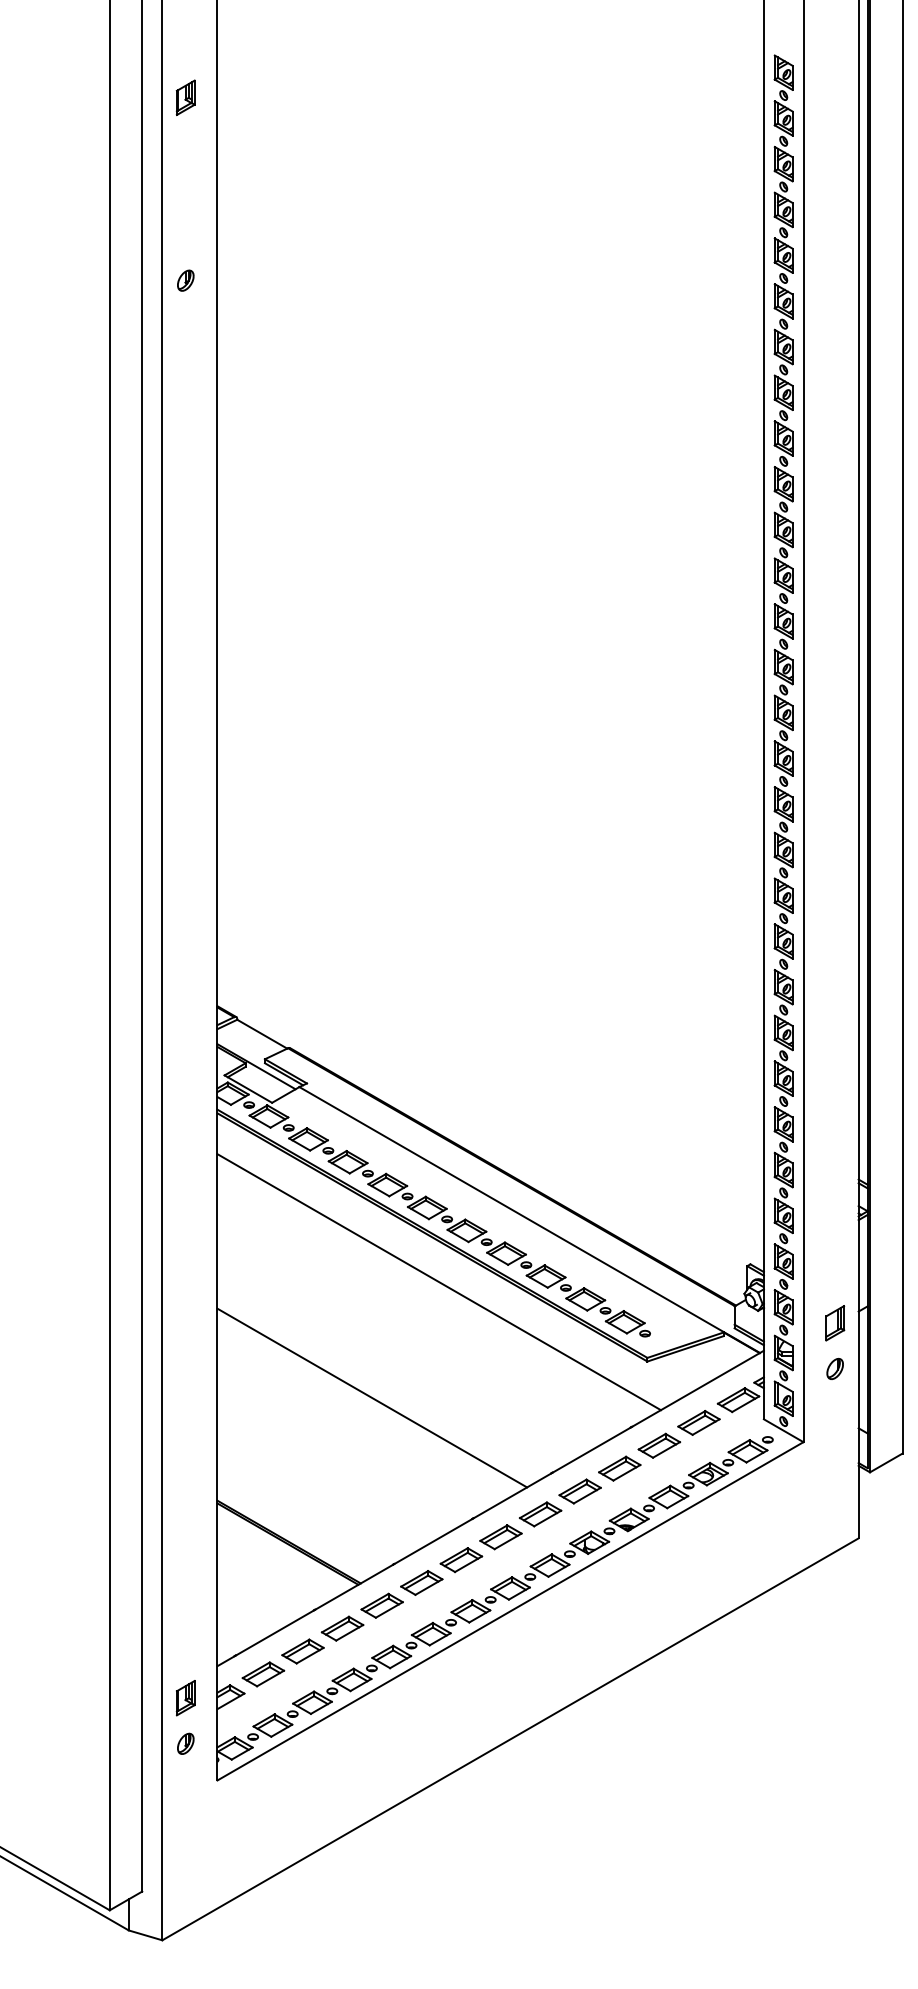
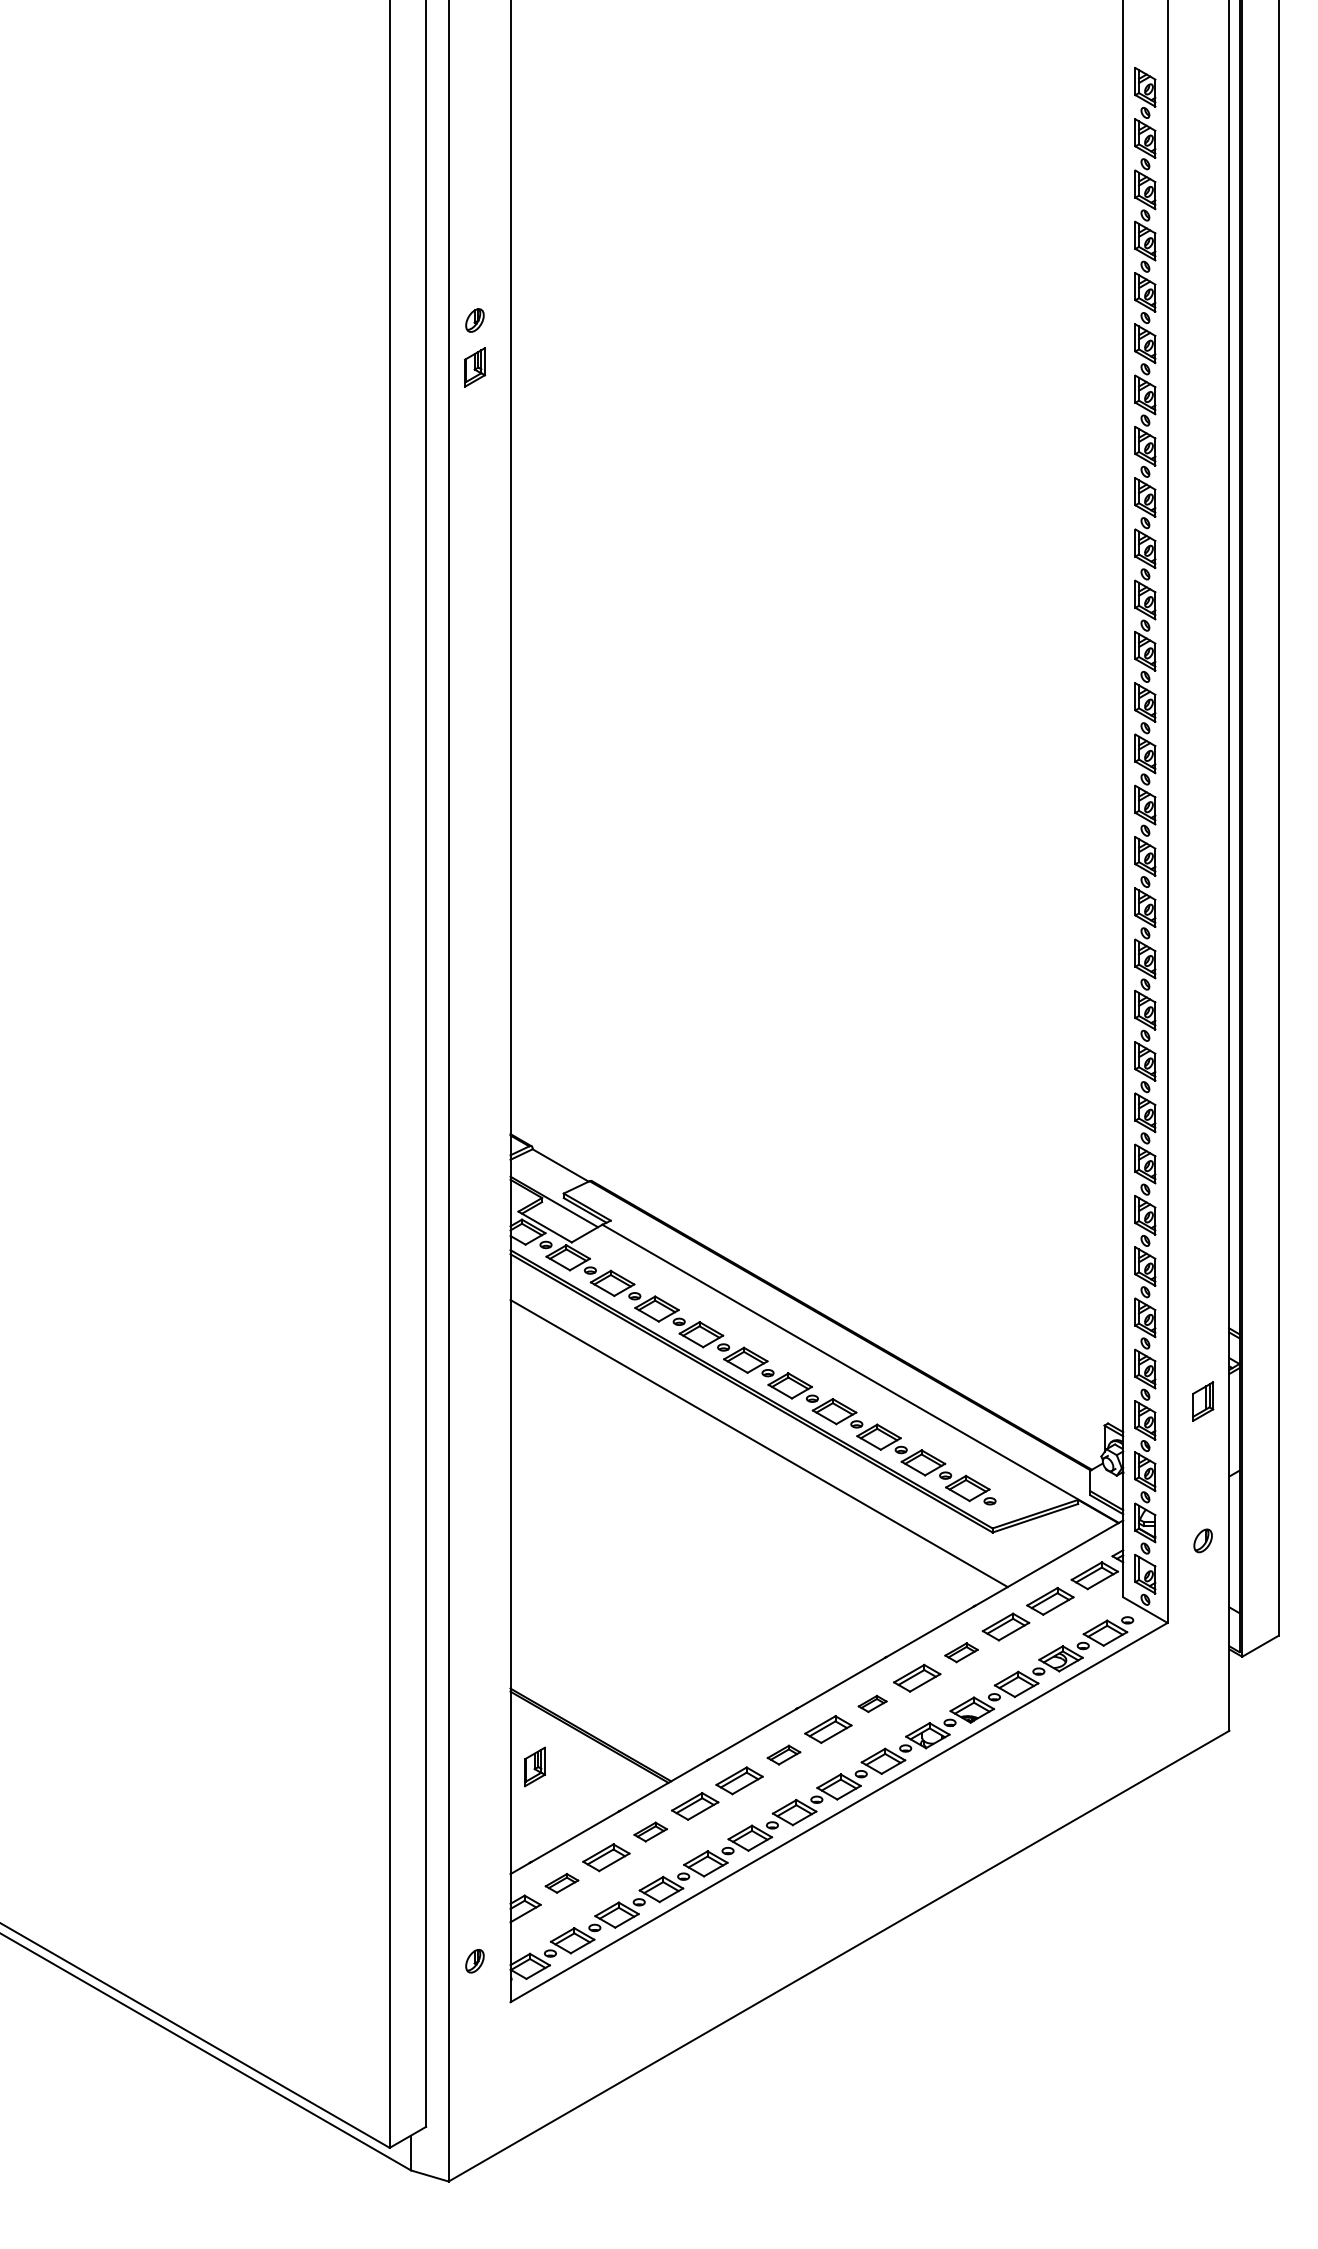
part: (185, 97) -> (474, 367), moved
part: (835, 1323) -> (1203, 1401), moved
line: (371, 1398) -> (683, 1573), removed
part: (619, 1468) -> (961, 1652), size x0.7
part: (540, 1514) -> (872, 1703), size x0.6
part: (460, 1559) -> (783, 1754), size x0.7
part: (342, 1628) -> (650, 1831), size x0.7
part: (262, 1674) -> (561, 1883), size x0.7
part: (185, 1697) -> (534, 1766), moved

